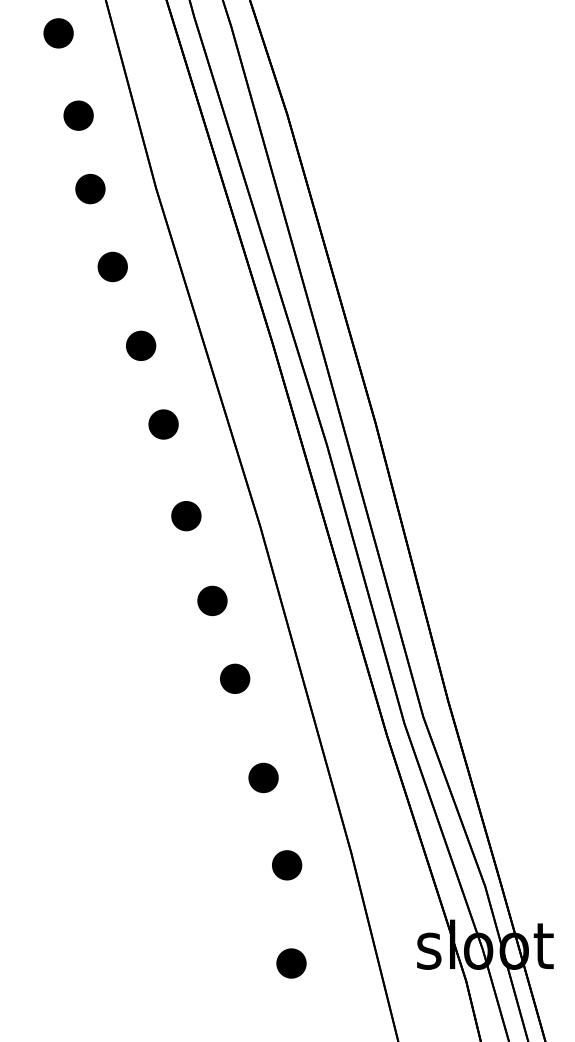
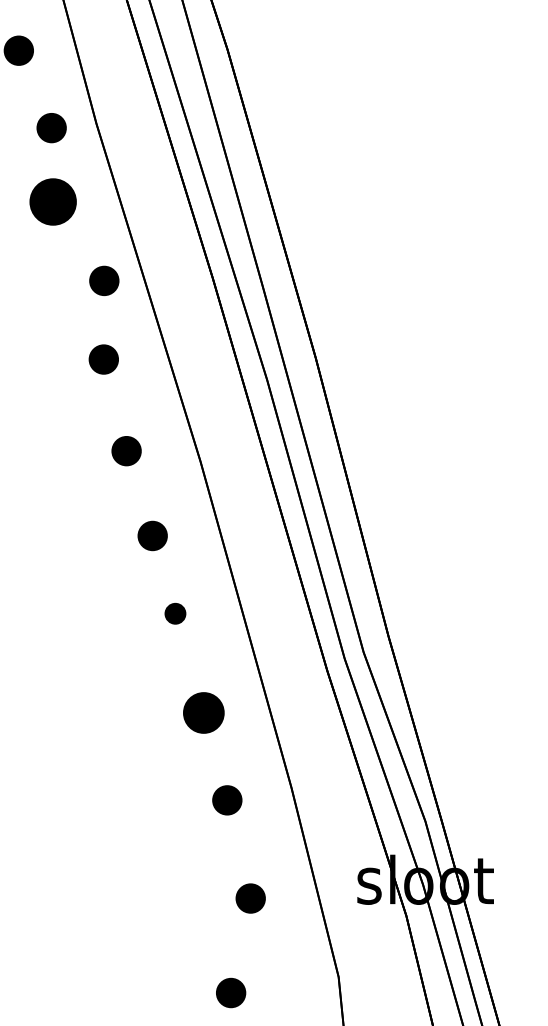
part: (90, 189) -> (51, 128), moved
part: (112, 266) -> (52, 201), size x1.6
part: (141, 345) -> (104, 280), moved
part: (235, 678) -> (175, 613), size x0.7
part: (263, 777) -> (203, 712), size x1.4
part: (291, 963) -> (250, 898), moved

